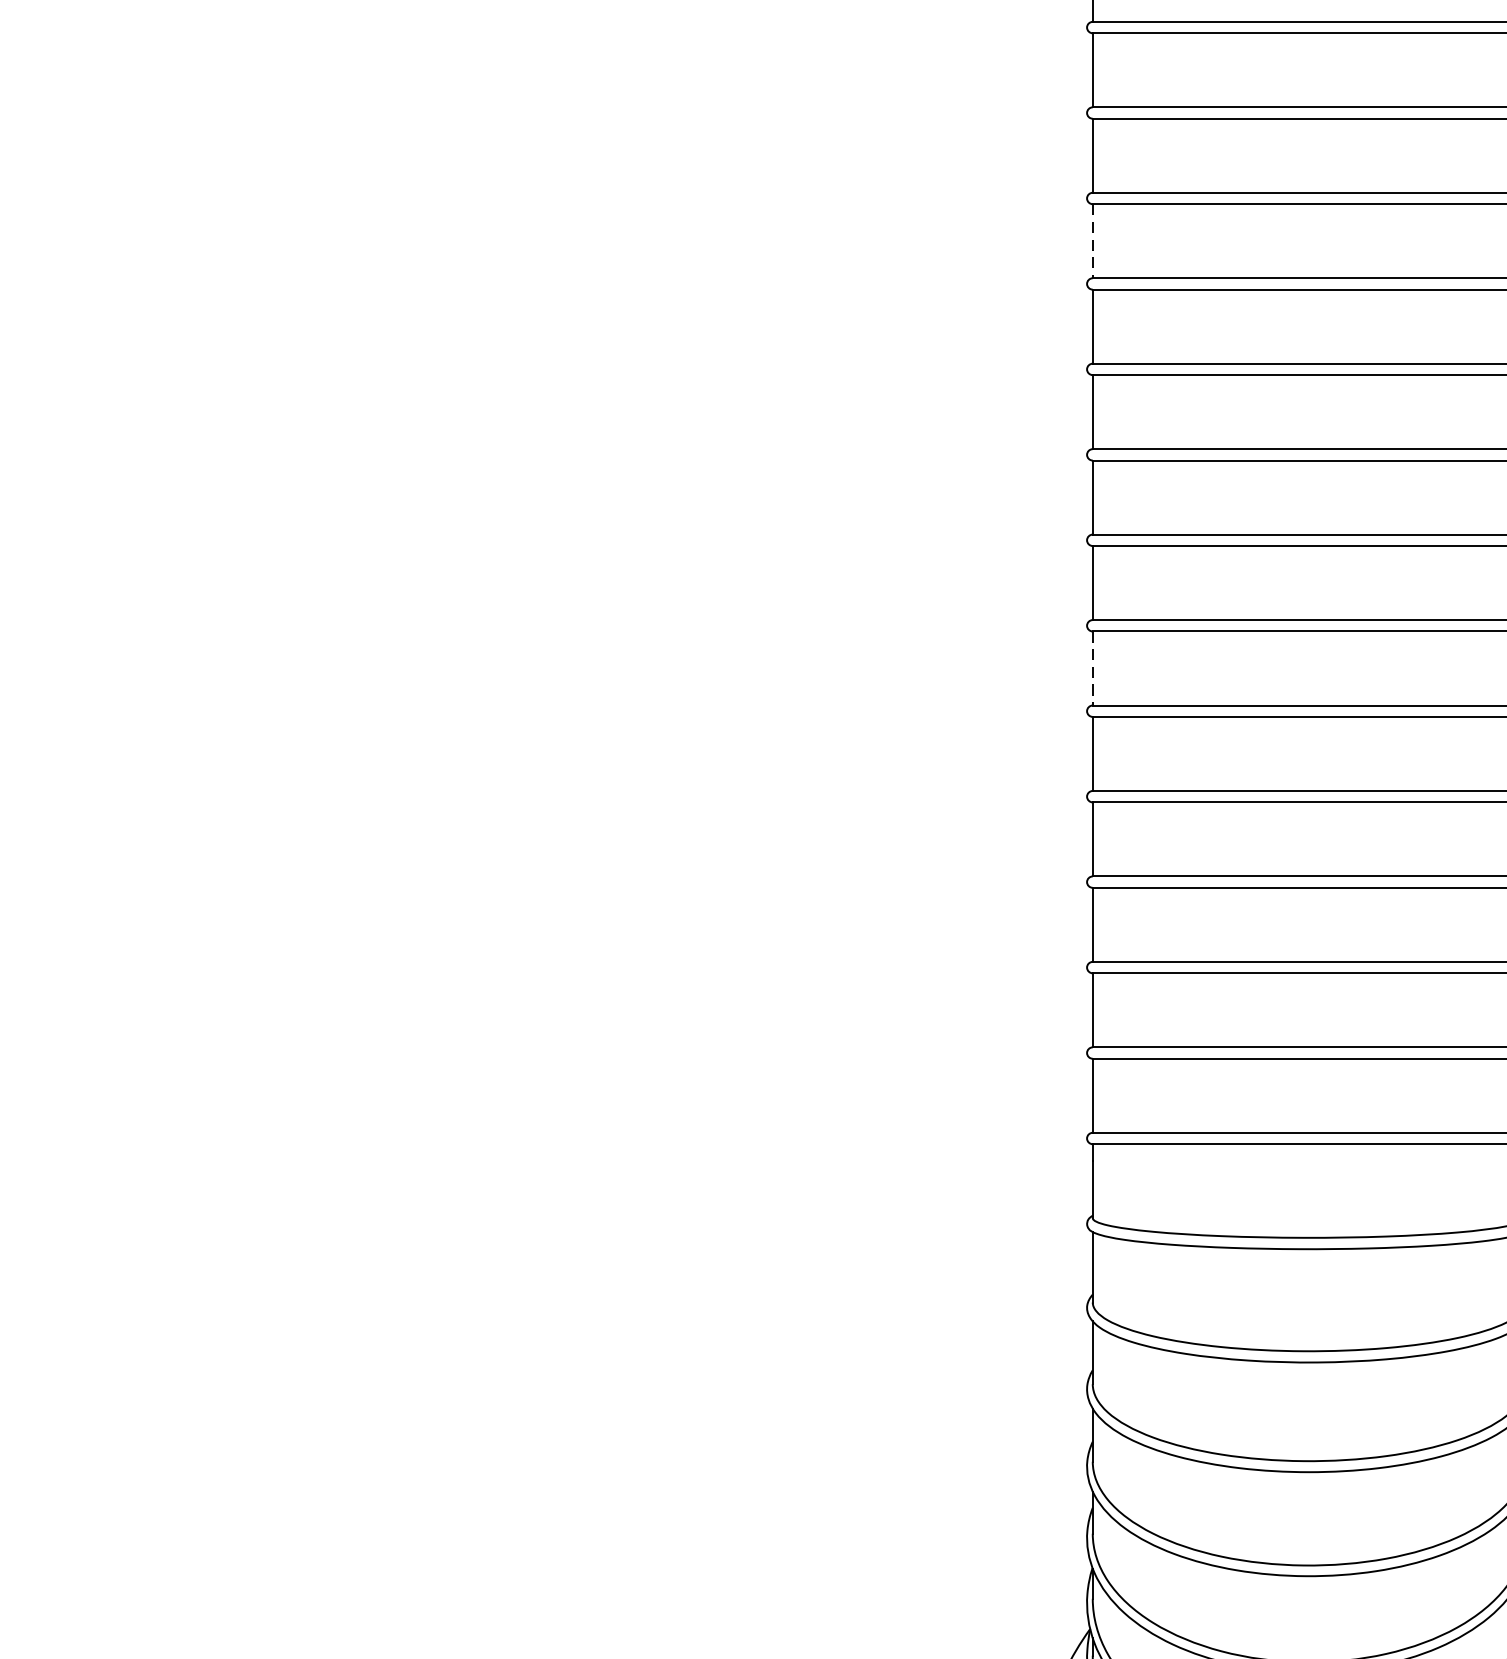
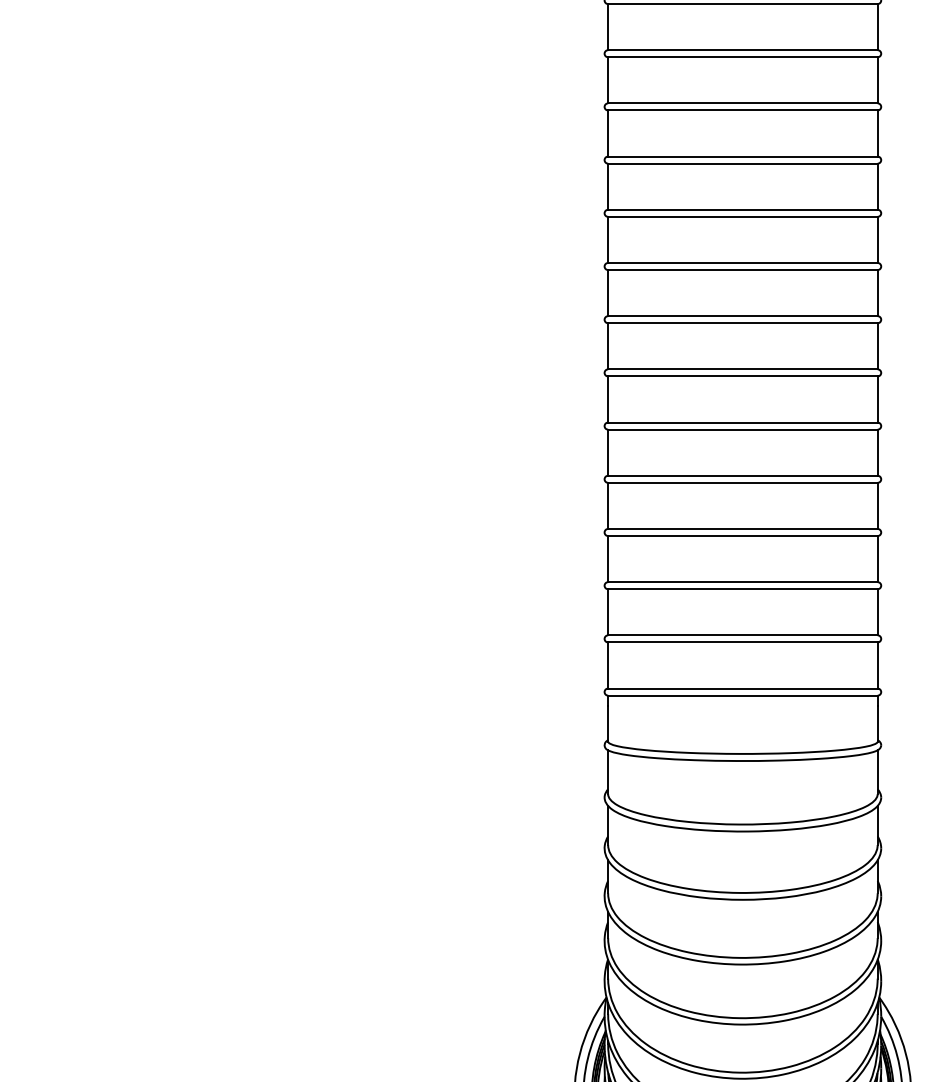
line: (1093, 242) -> (608, 134), dashed -> solid
line: (1093, 670) -> (608, 400), dashed -> solid

